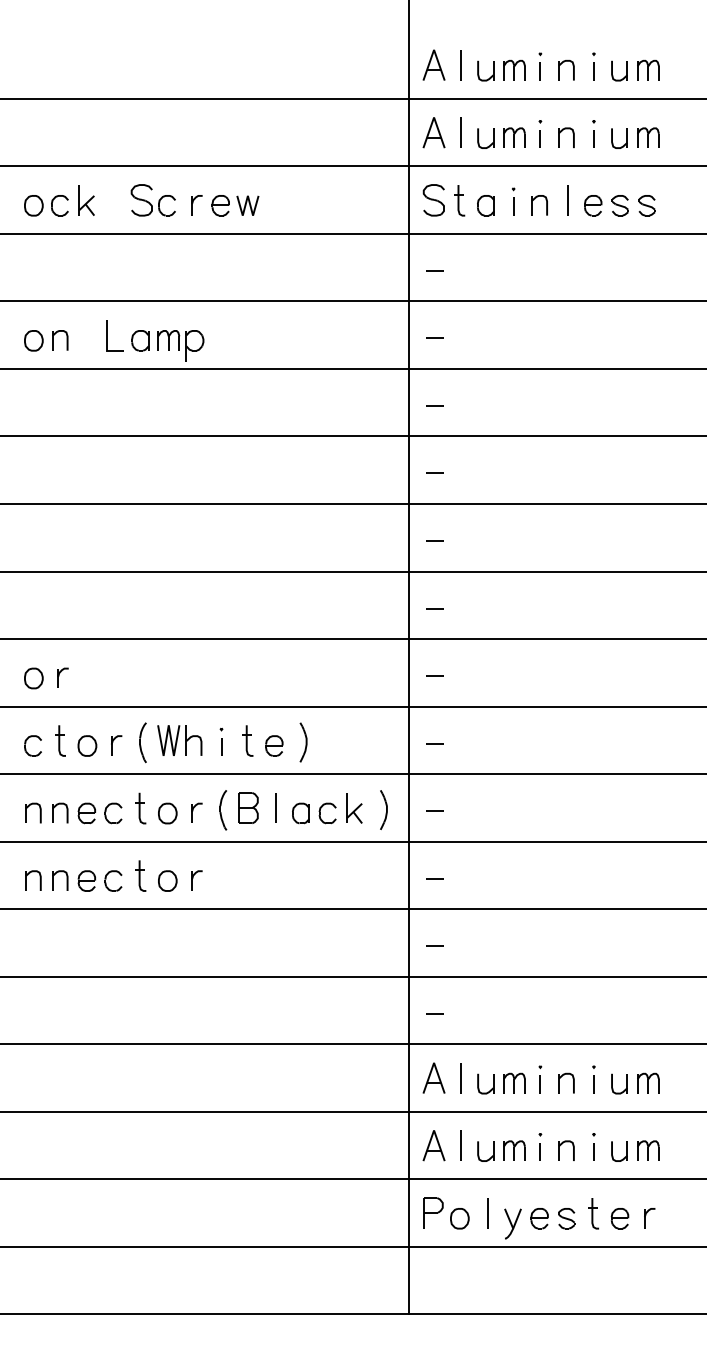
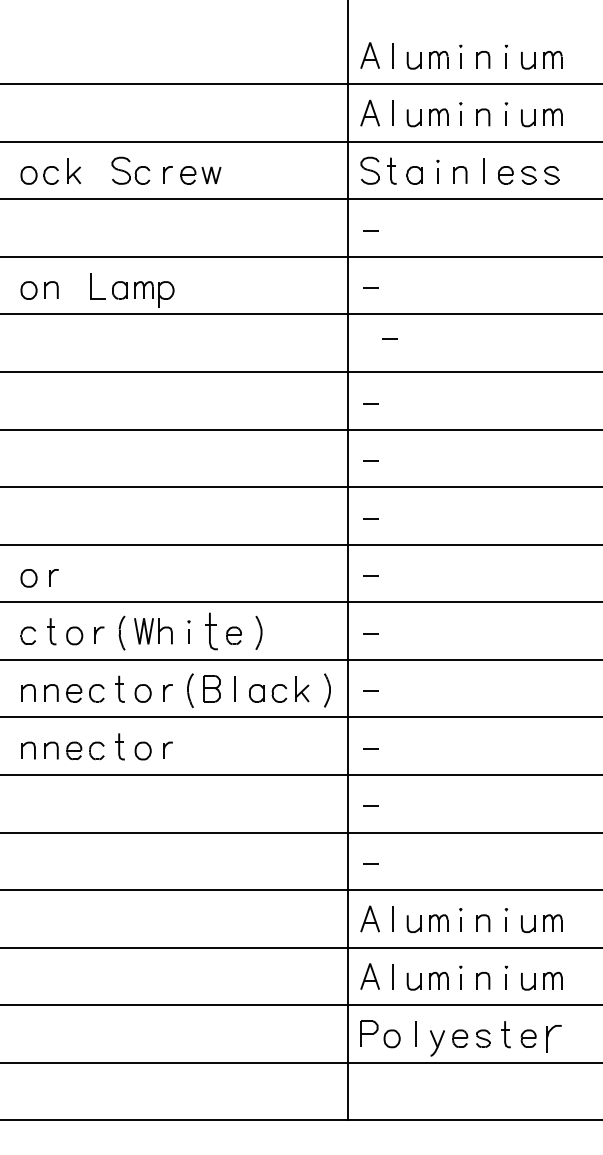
line: (434, 405) -> (389, 338), moved
part: (247, 740) -> (211, 631), size x1.4
part: (649, 1217) -> (553, 1037), size x1.6

